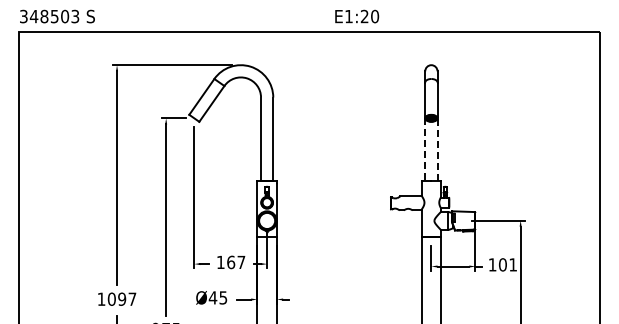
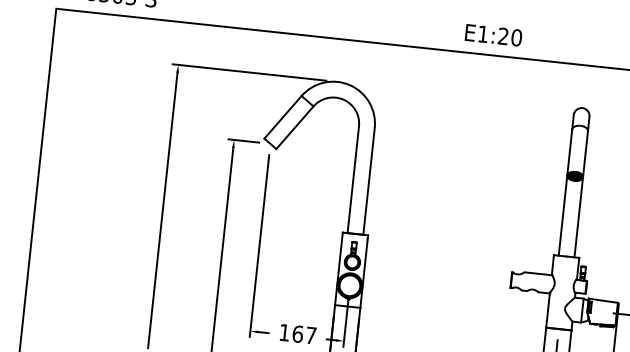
line: (425, 149) -> (563, 215), dashed -> solid
line: (437, 149) -> (578, 217), dashed -> solid

